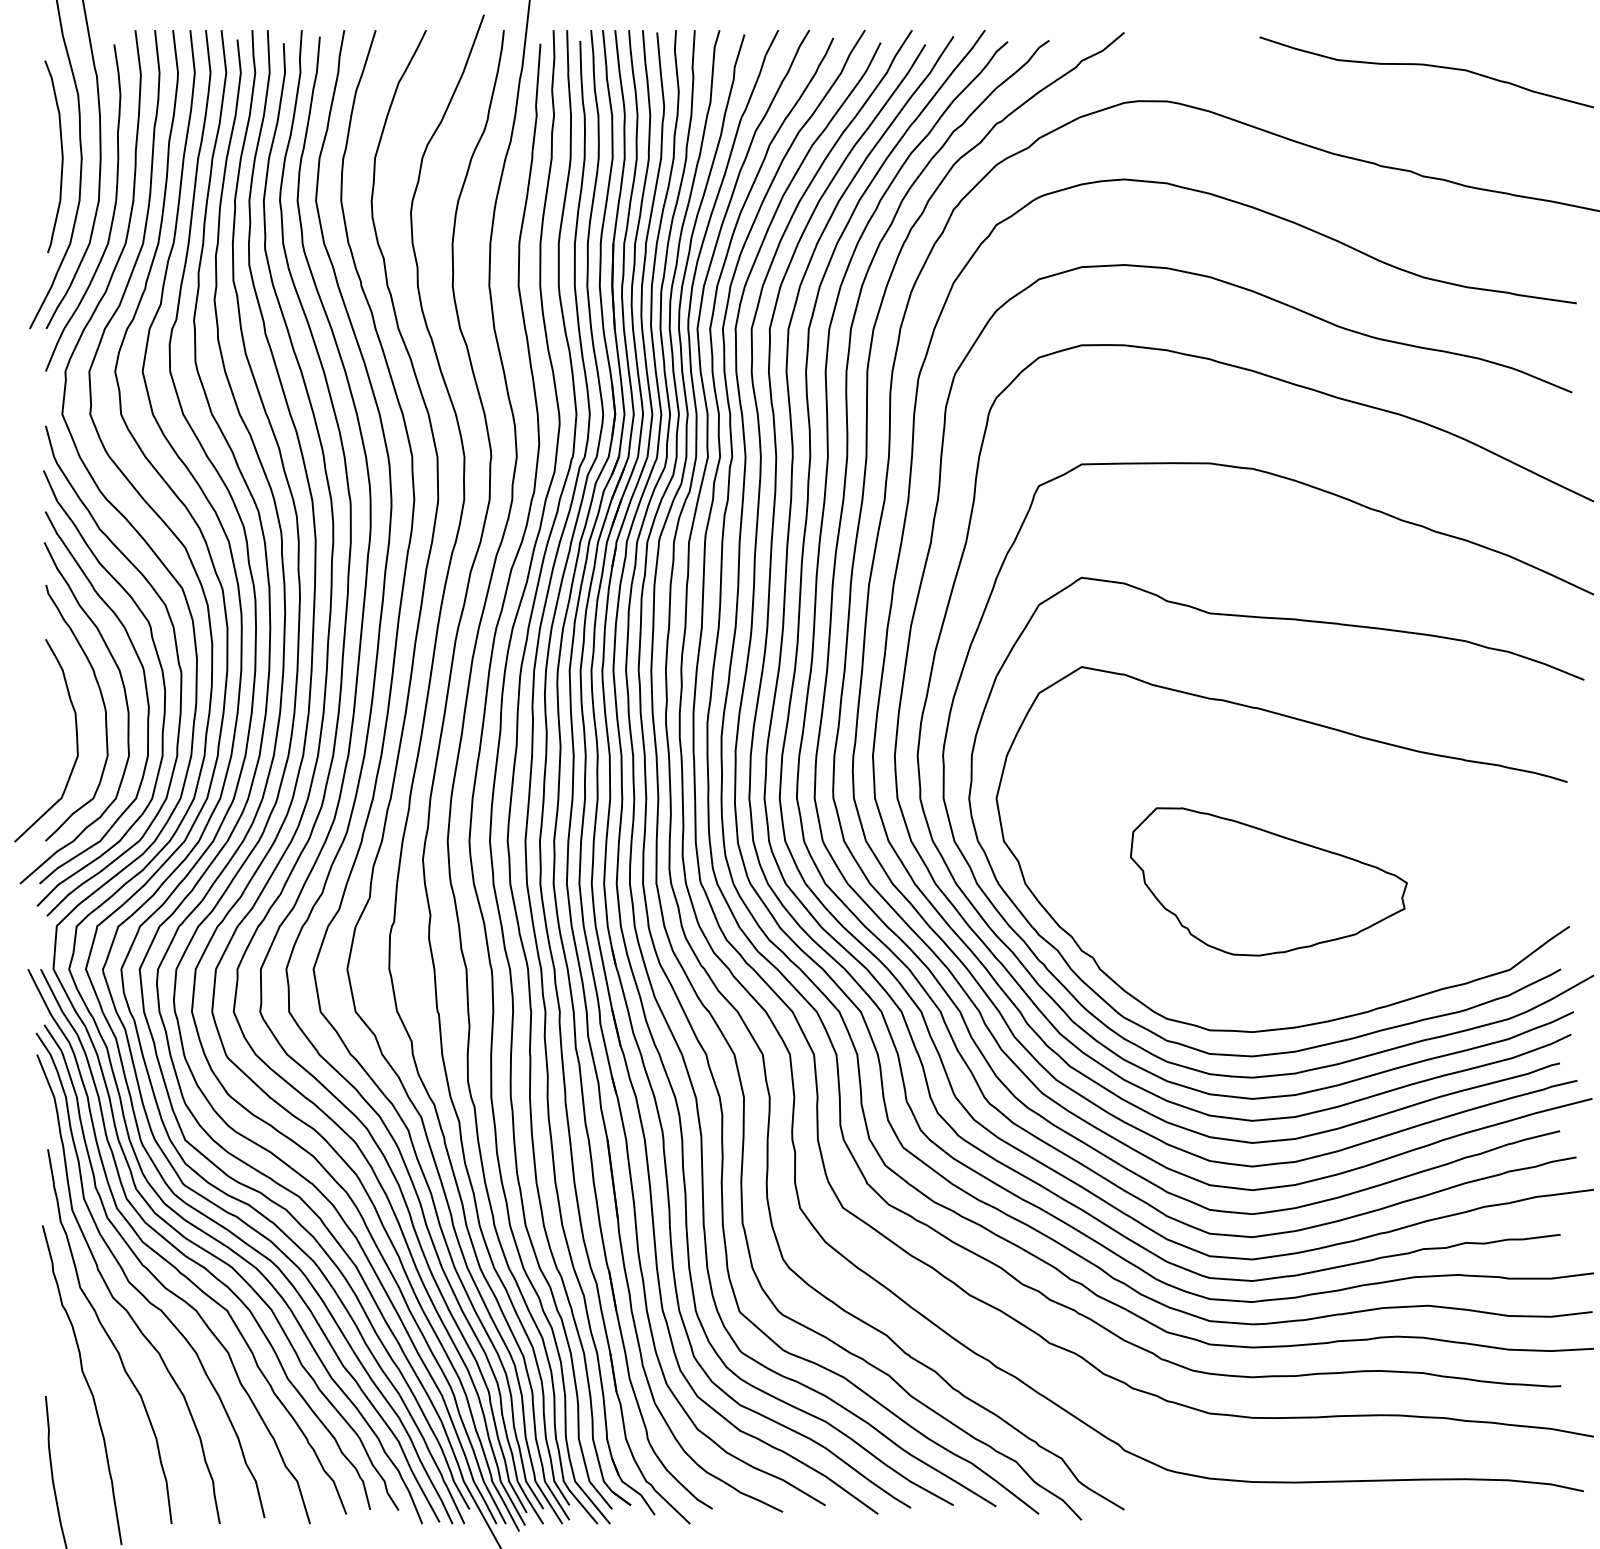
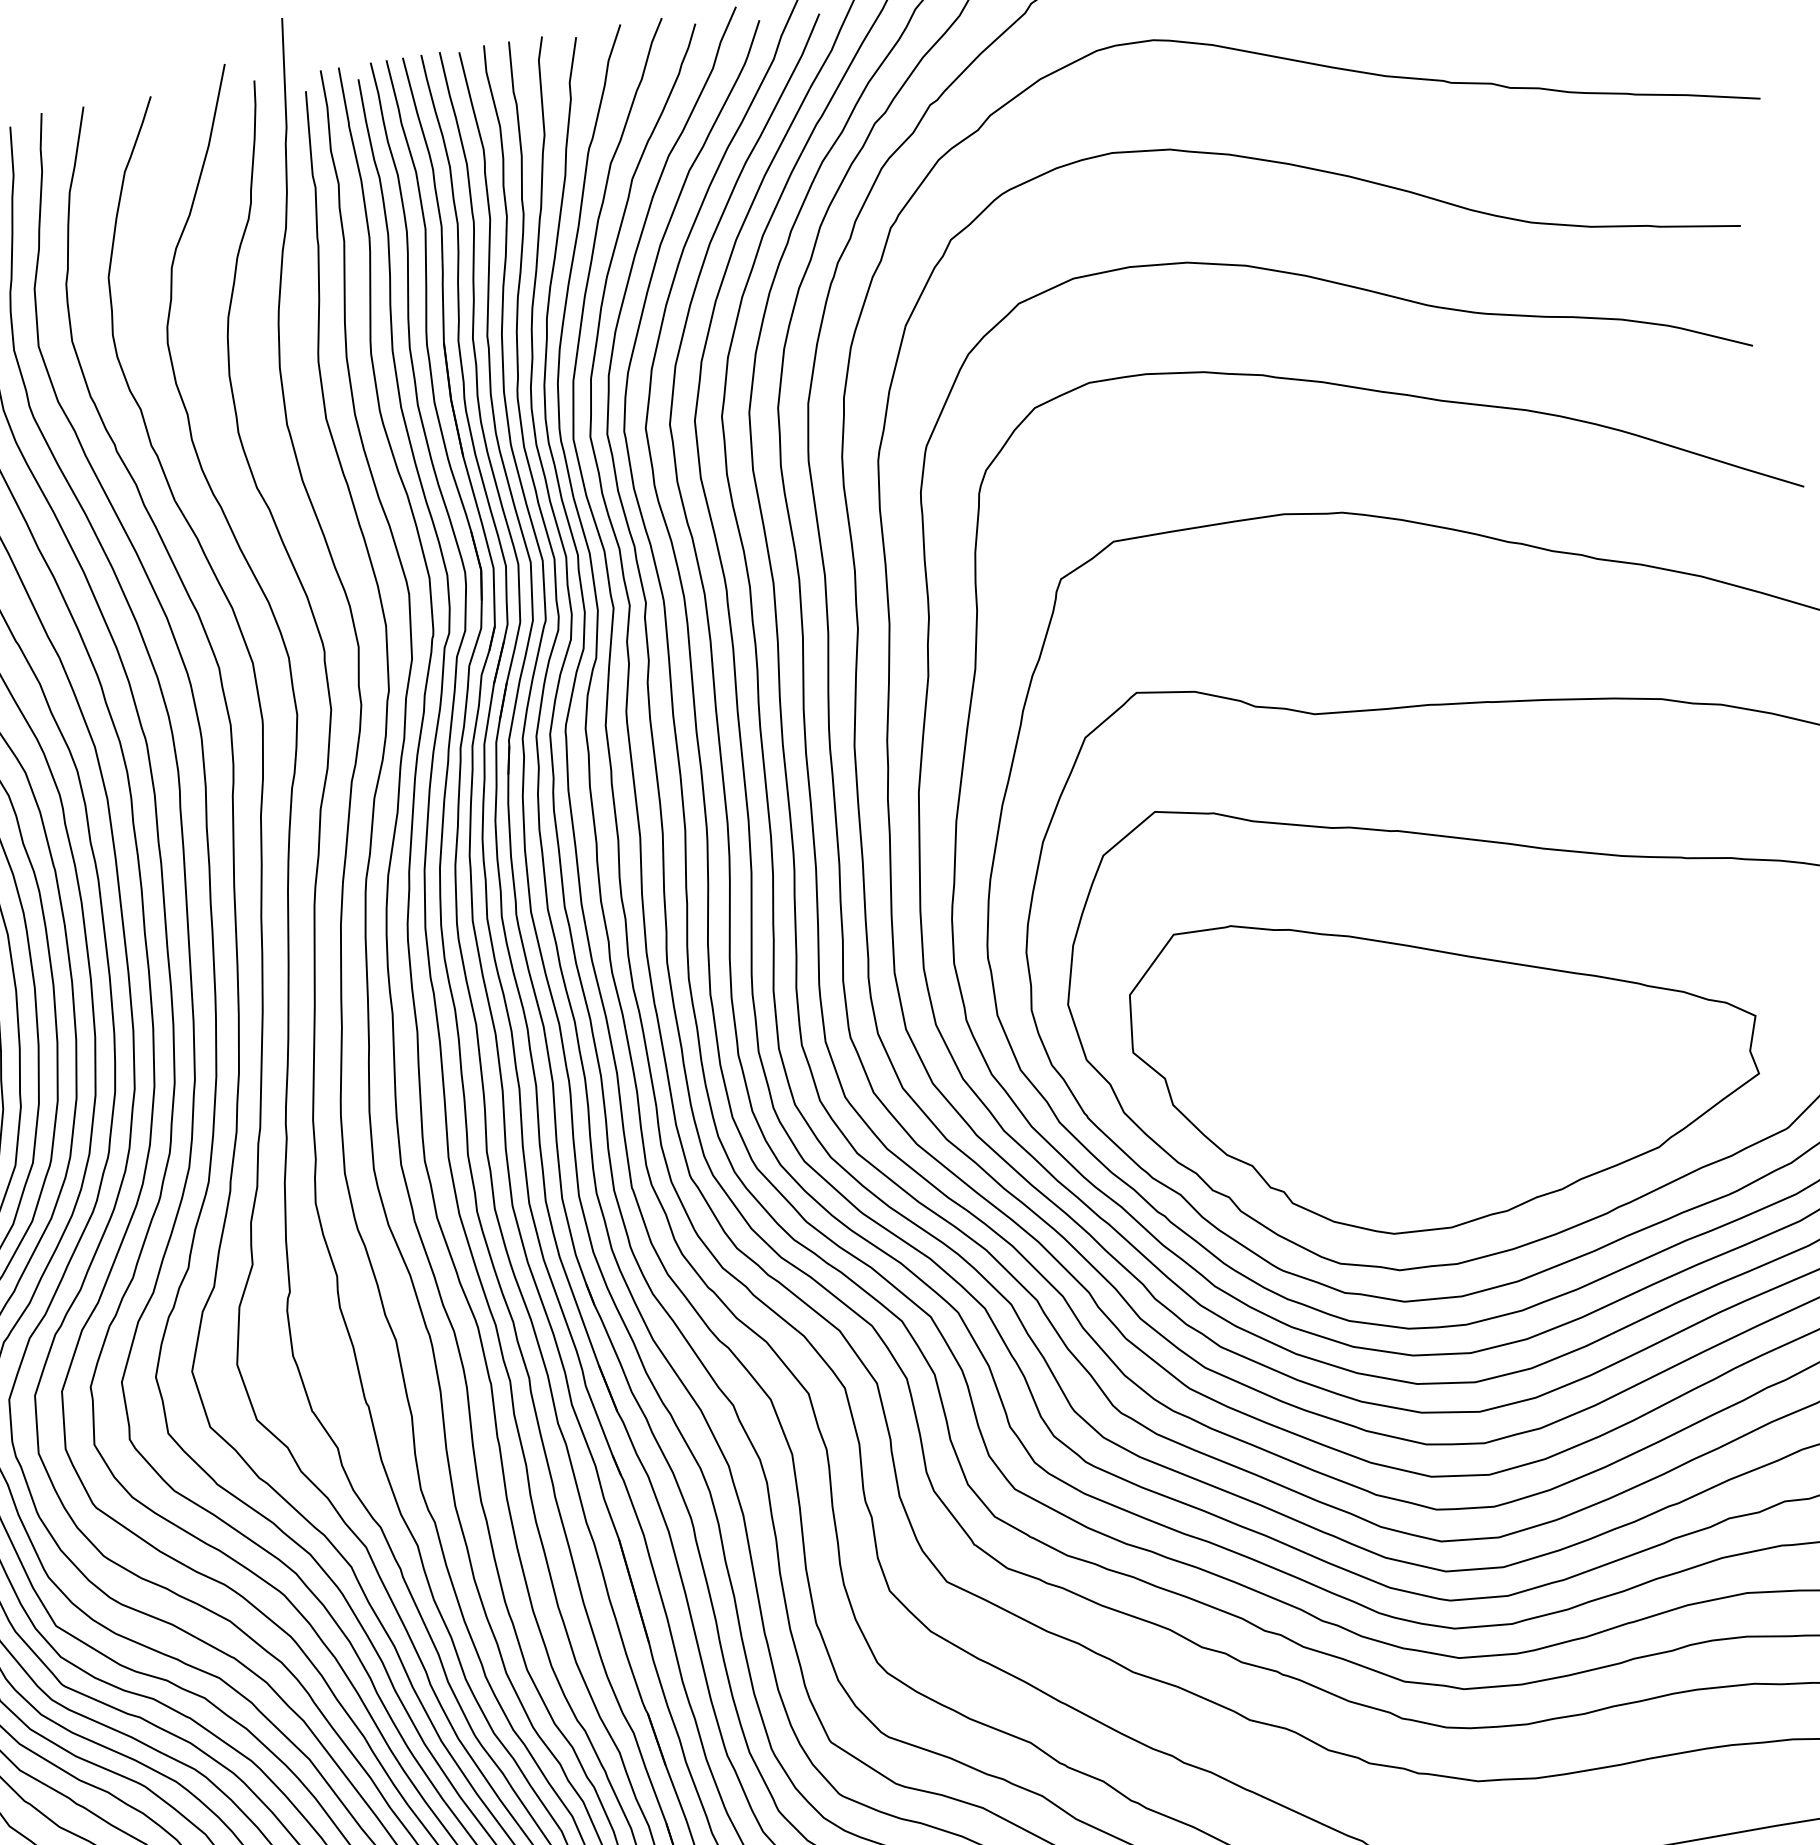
part: (1268, 881) -> (1447, 1059), size x1.67

